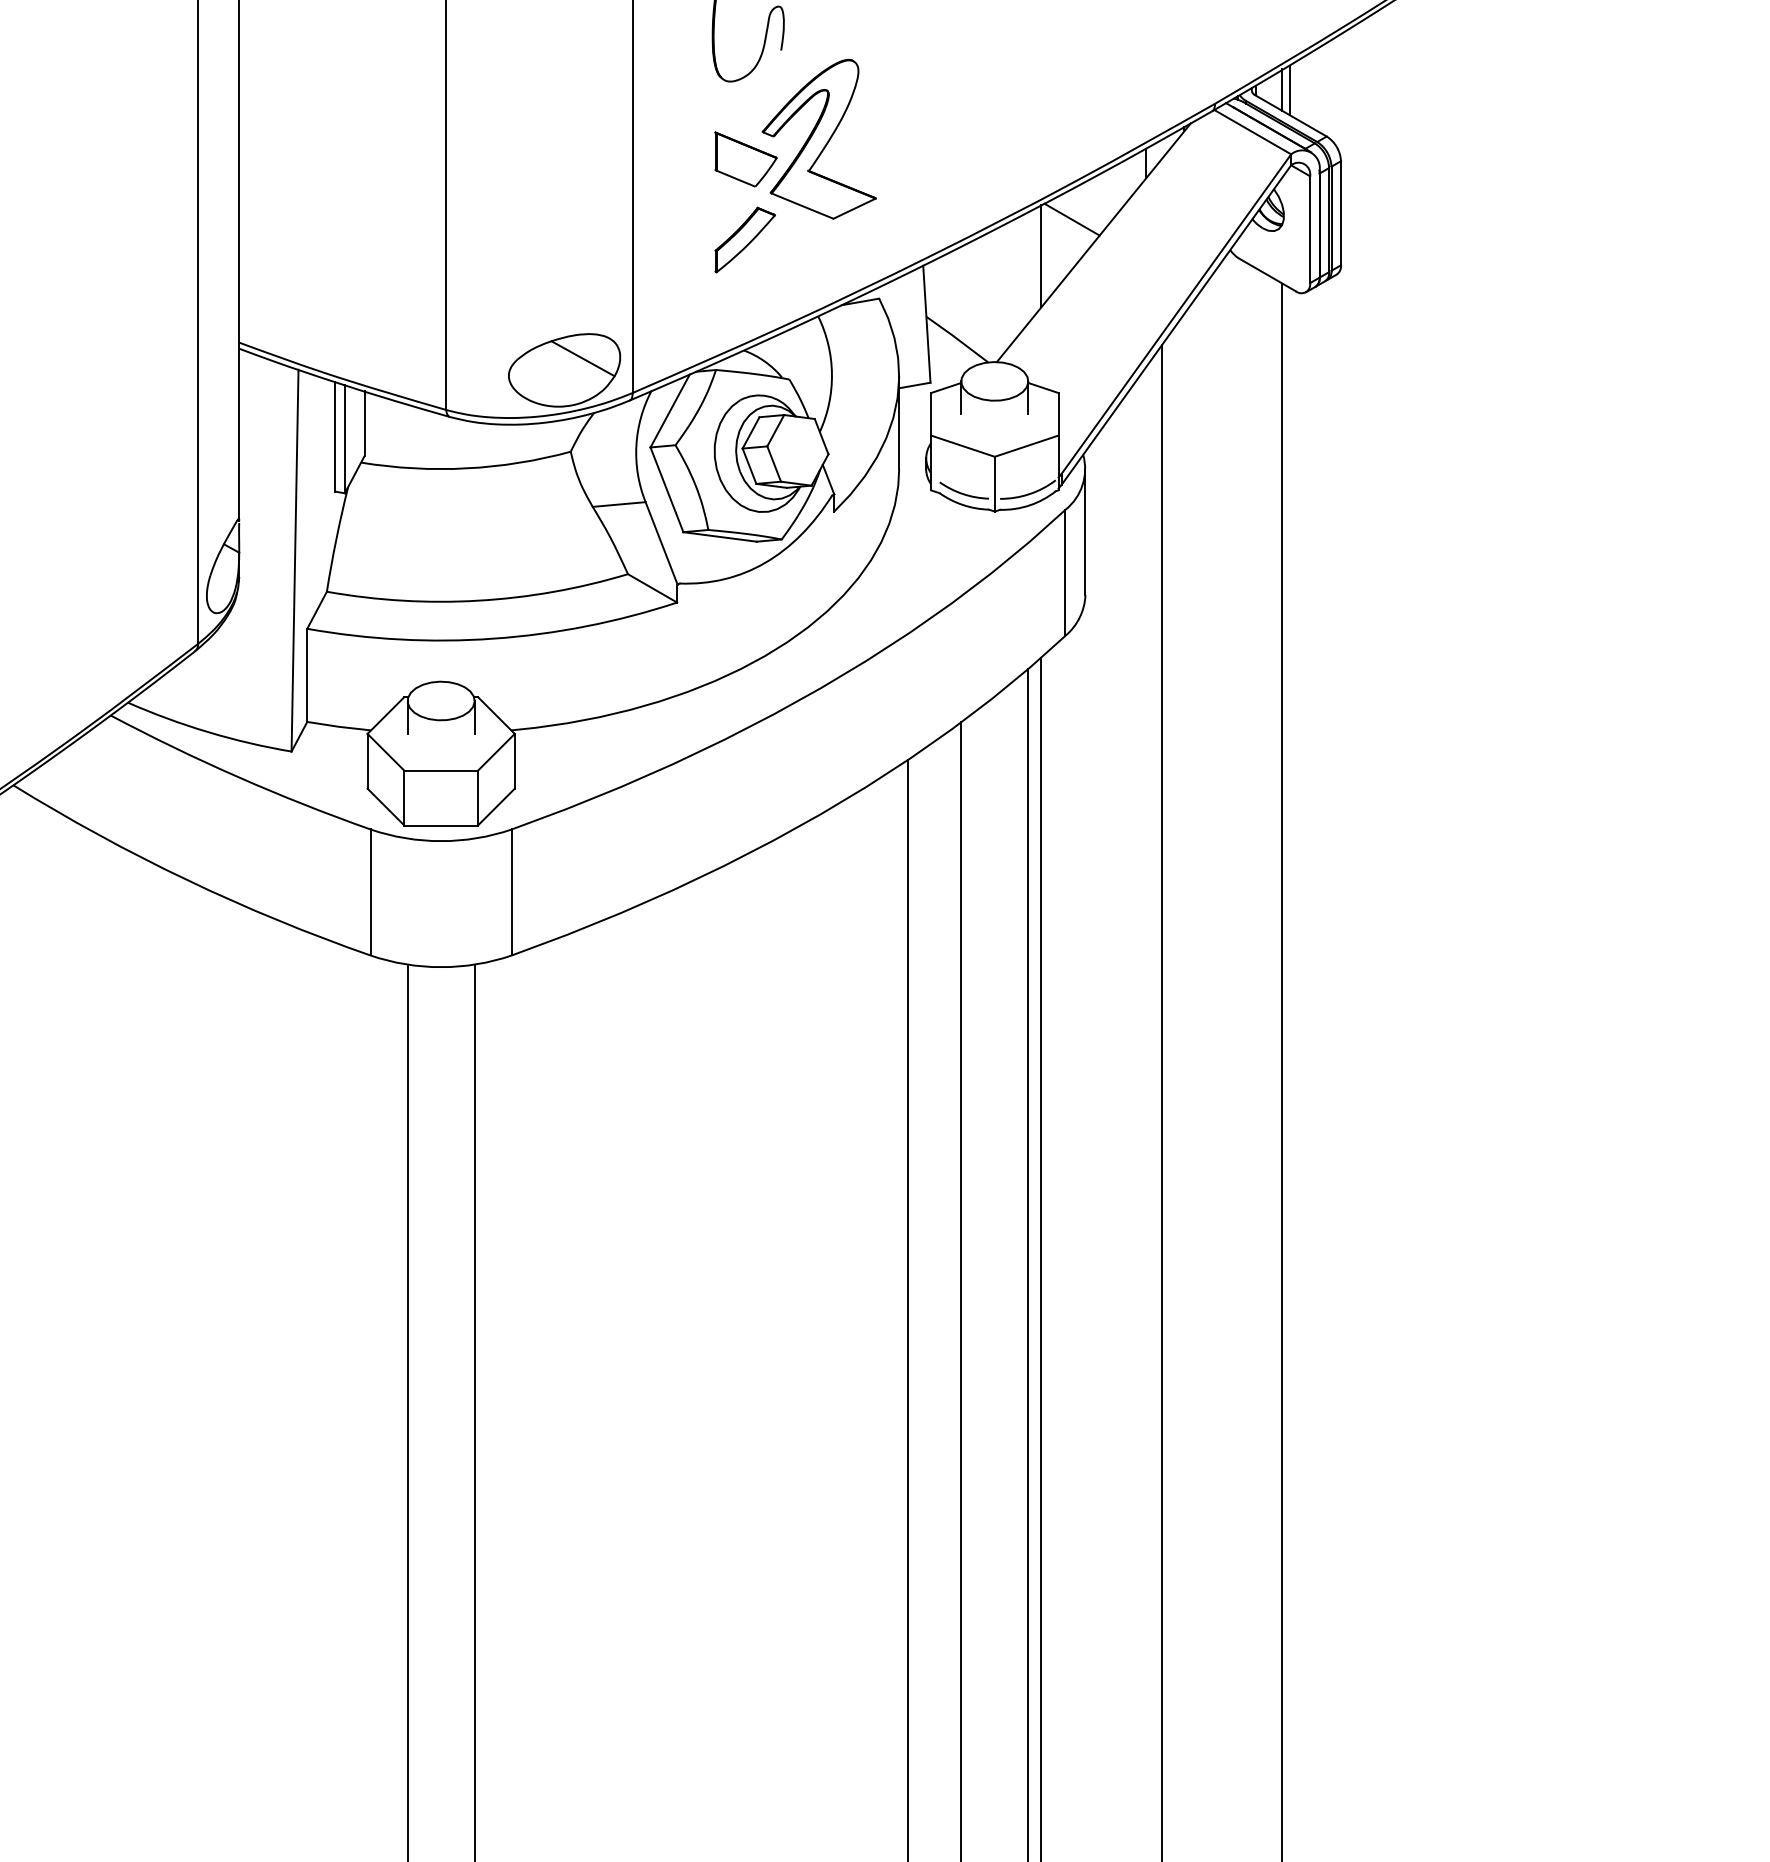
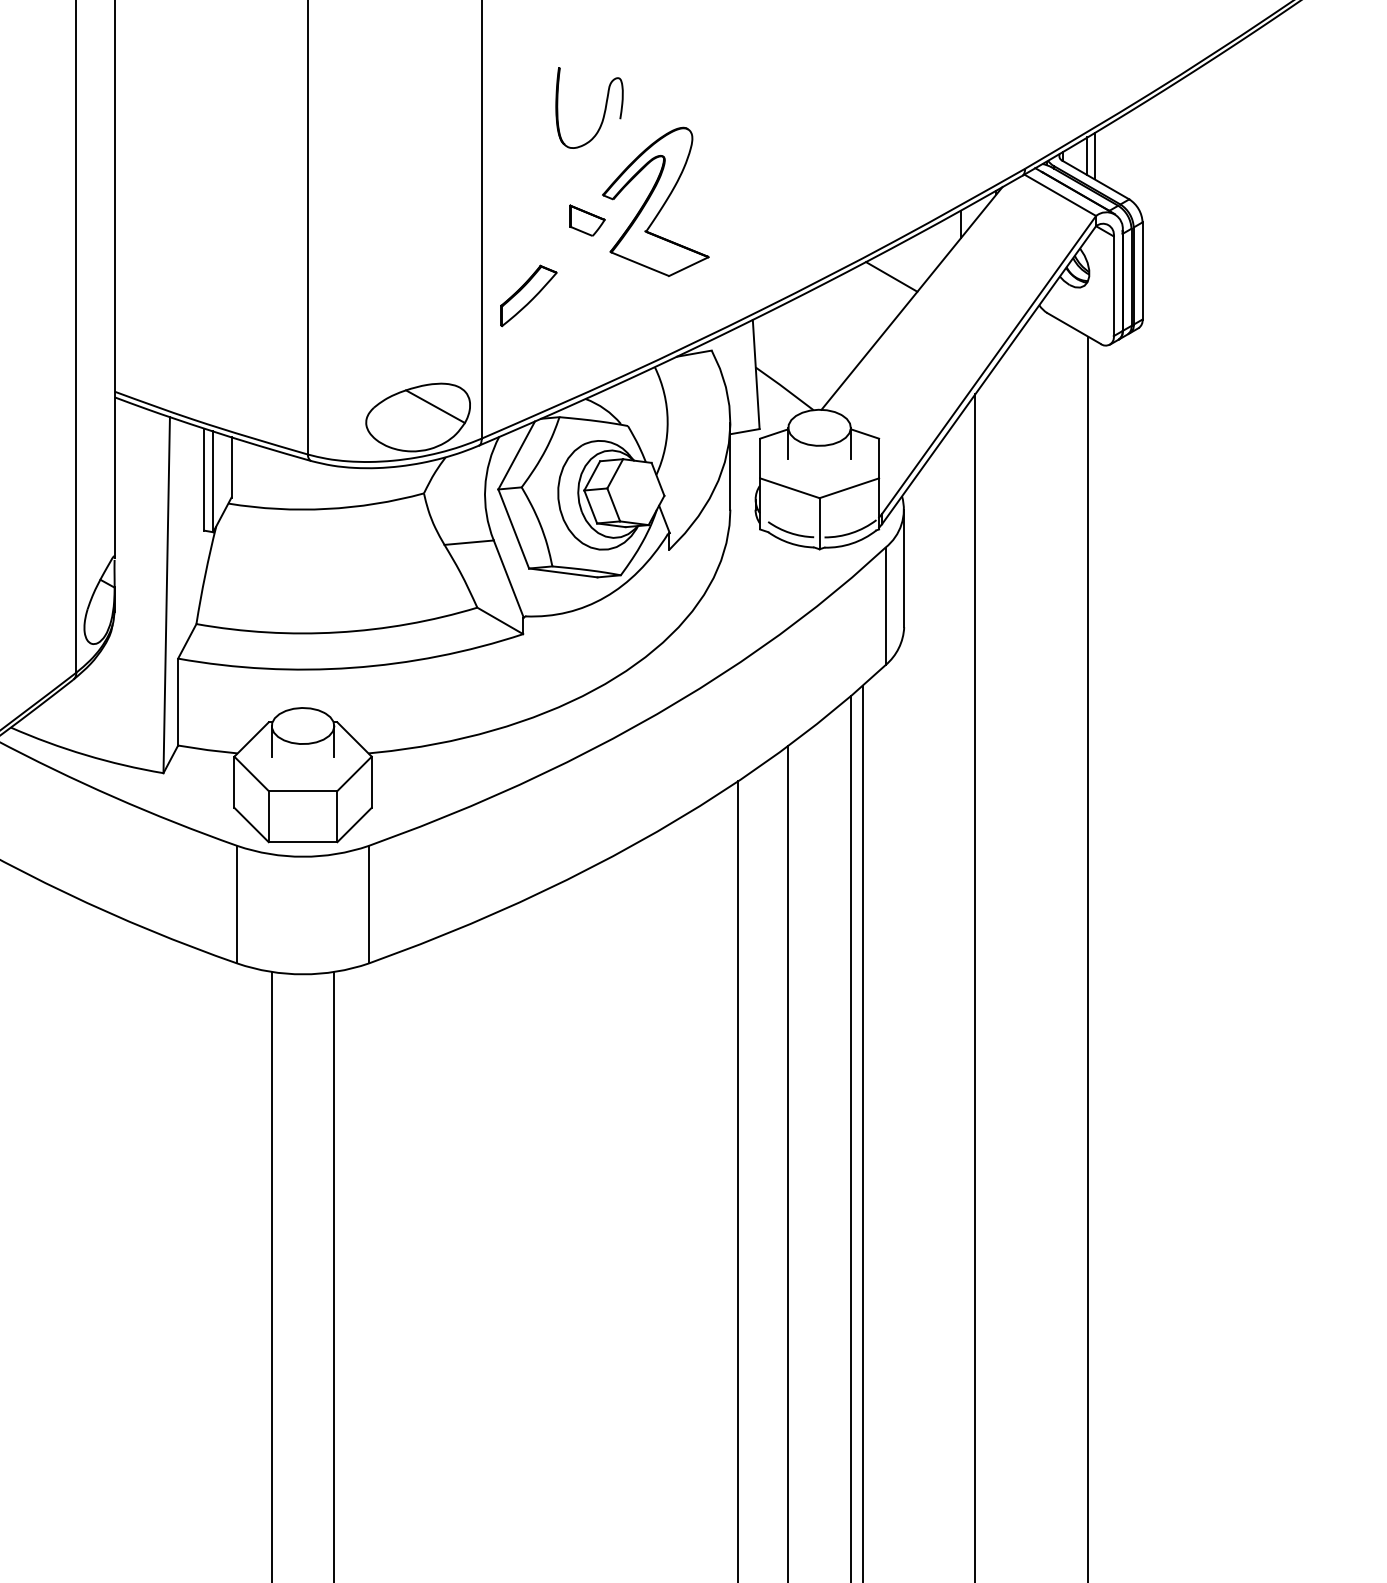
part: (745, 159) -> (586, 220), size x0.6
part: (744, 239) -> (528, 295), moved
line: (1041, 256) -> (863, 311), removed

